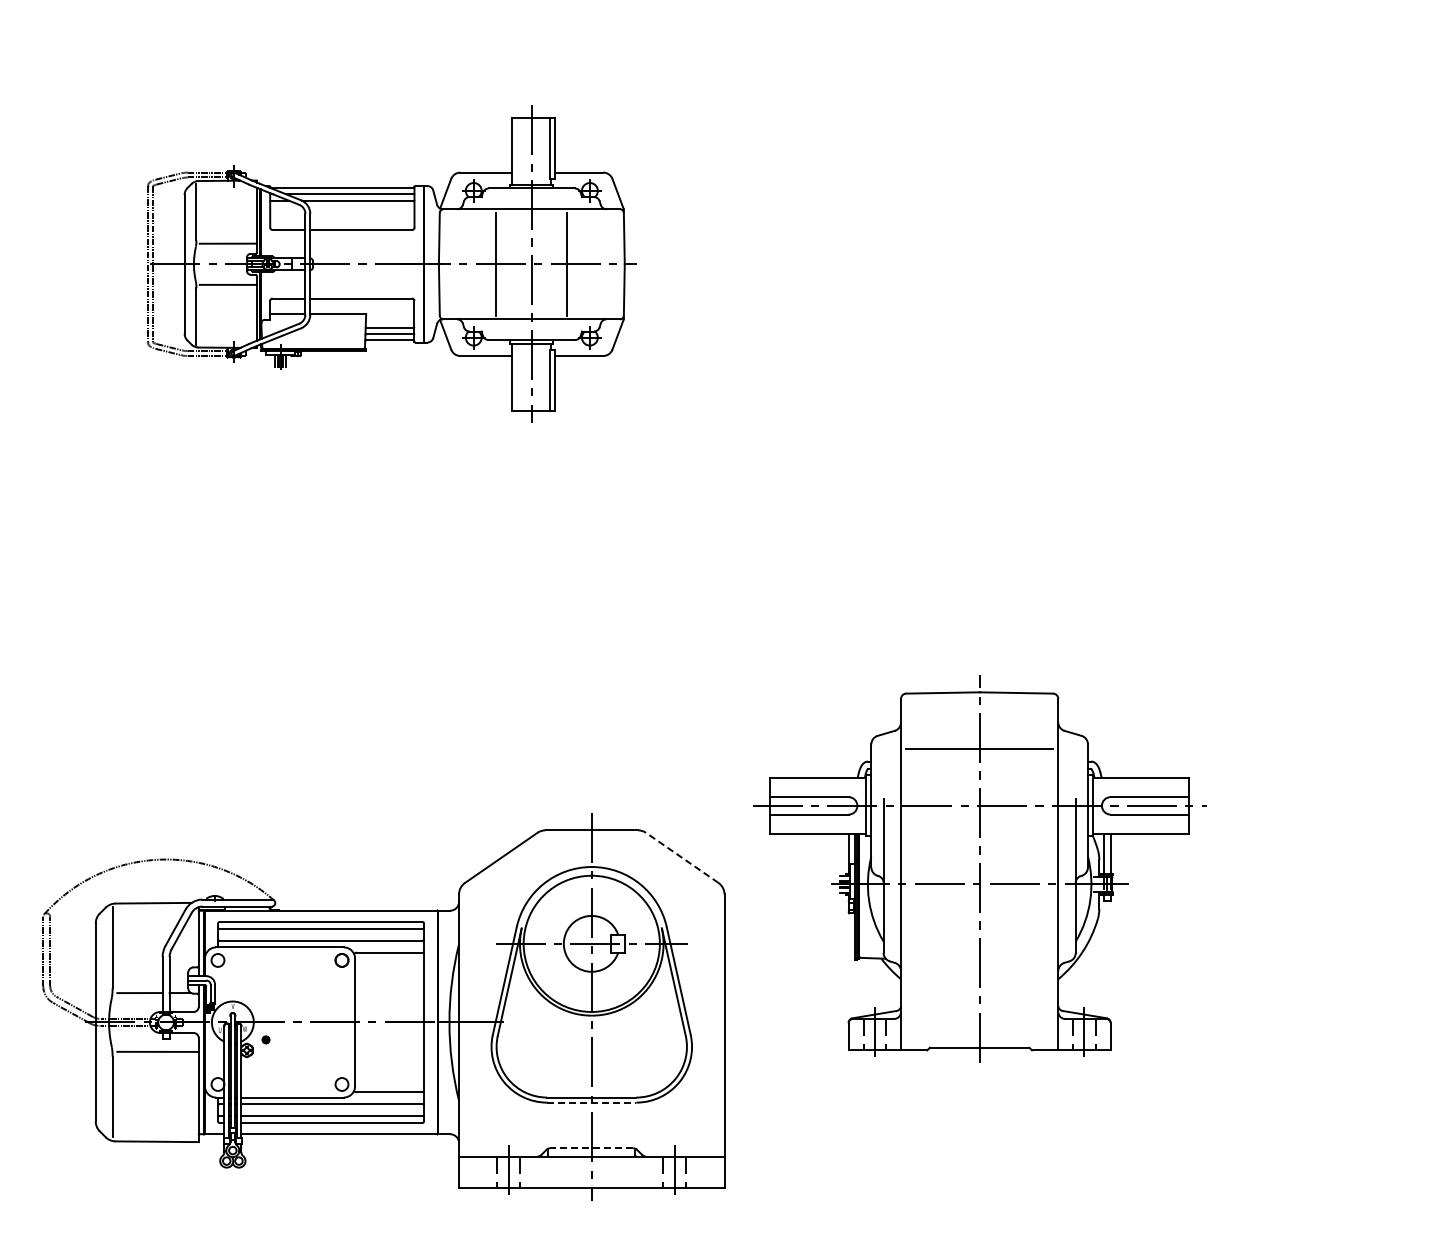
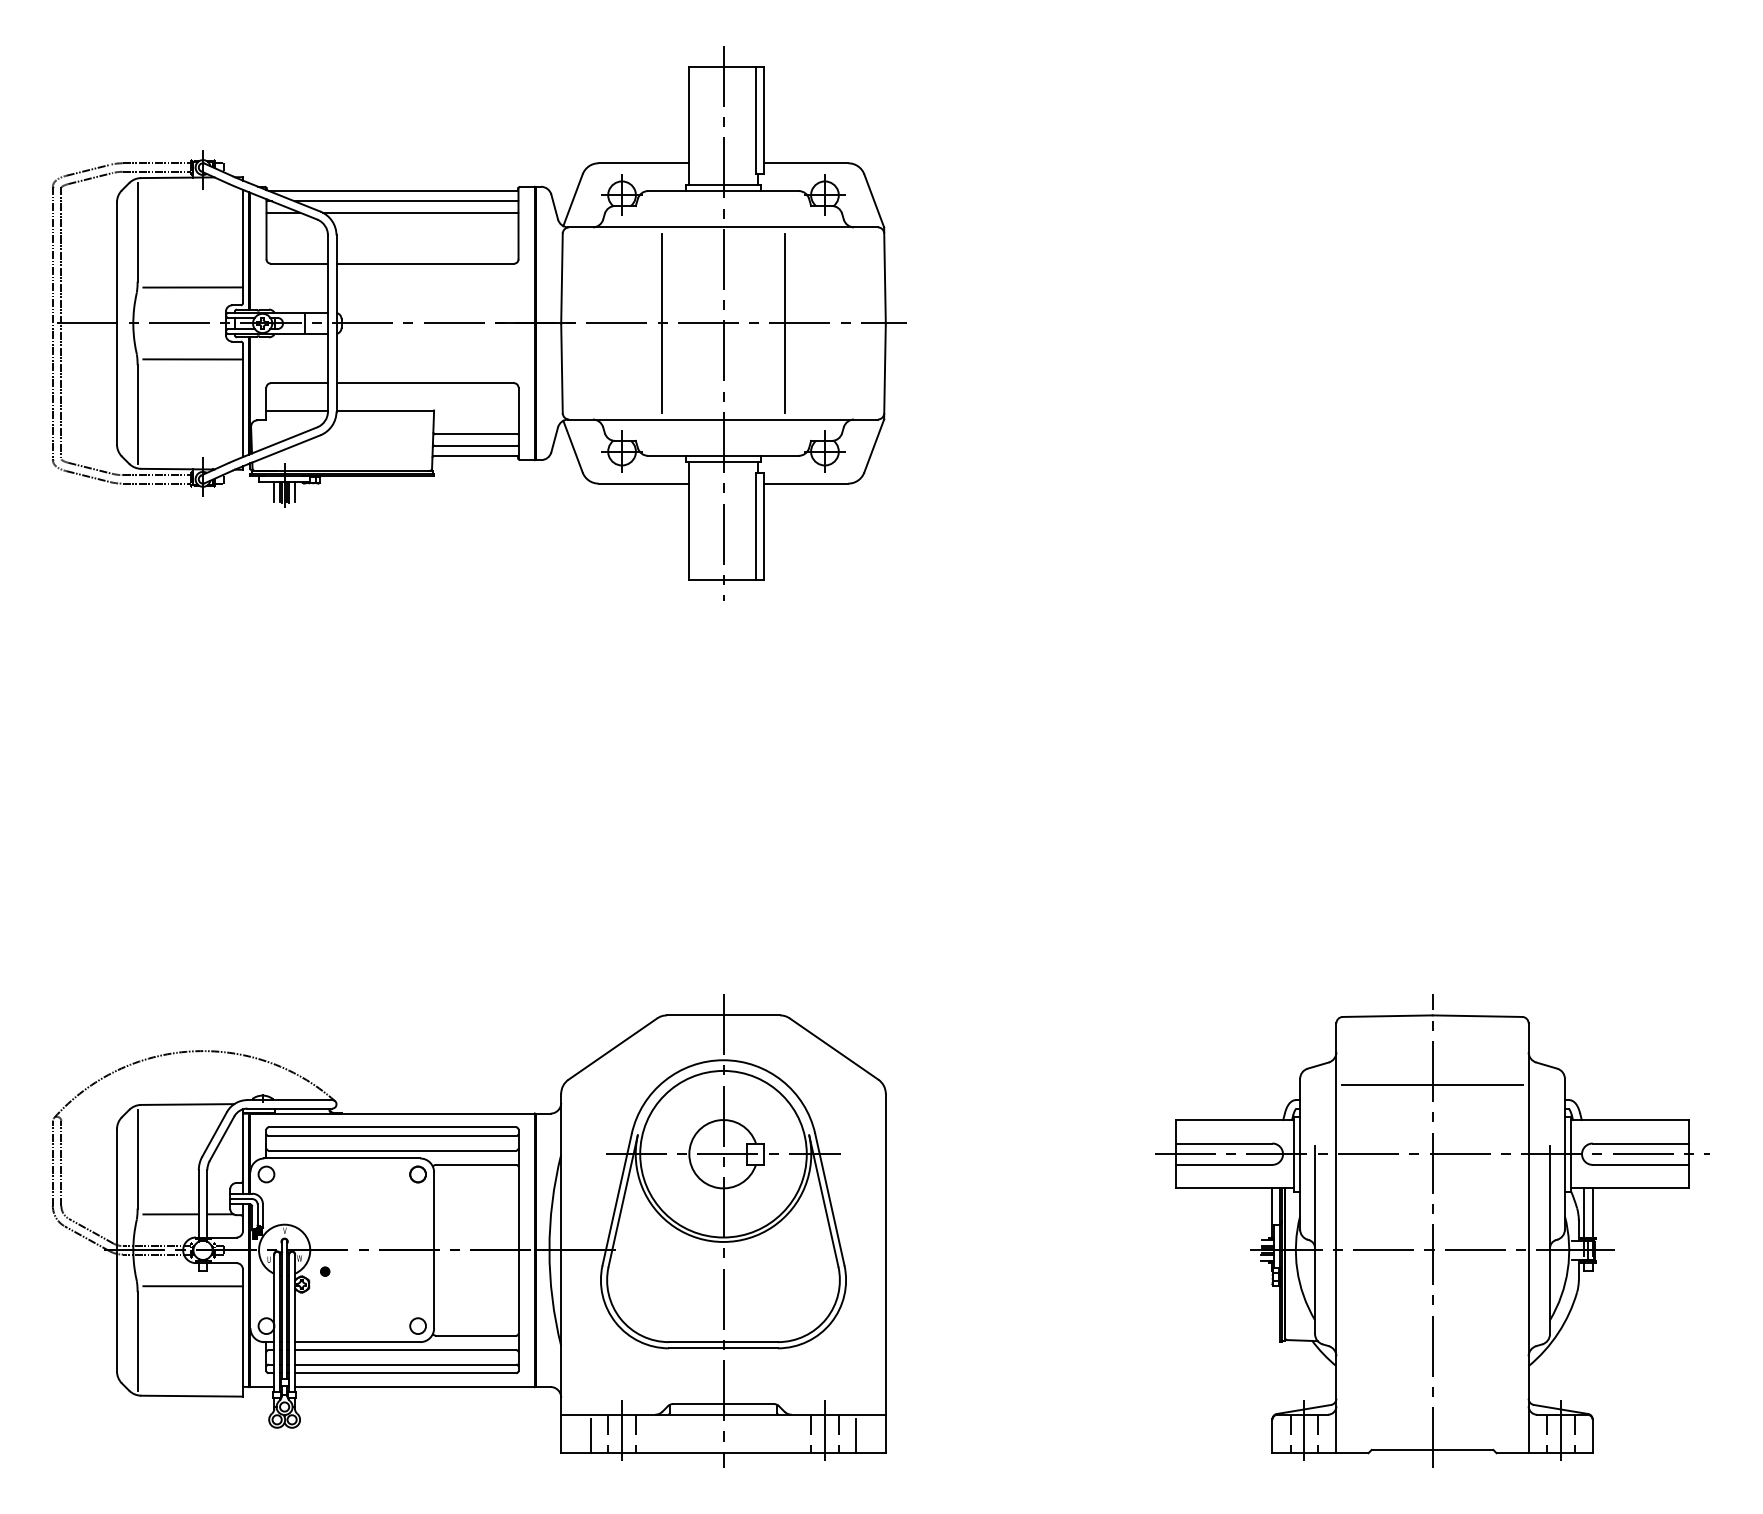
part: (391, 263) -> (478, 322), size x1.43
line: (681, 857) -> (833, 1048), dashed -> solid
part: (979, 868) -> (1432, 1230), moved
line: (591, 1102) -> (723, 1348), dashed -> solid
line: (591, 1148) -> (723, 1404), dashed -> solid
line: (483, 1174) -> (591, 1436), added
line: (700, 1174) -> (856, 1436), added

